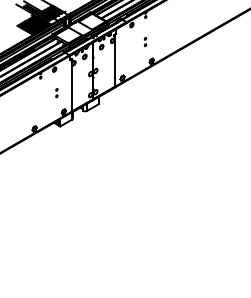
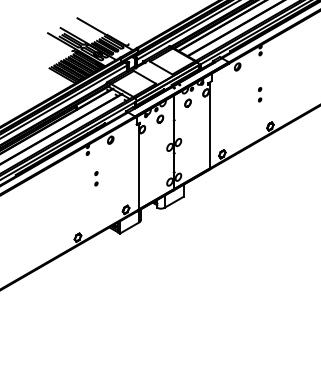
part: (56, 93) -> (95, 179), moved

